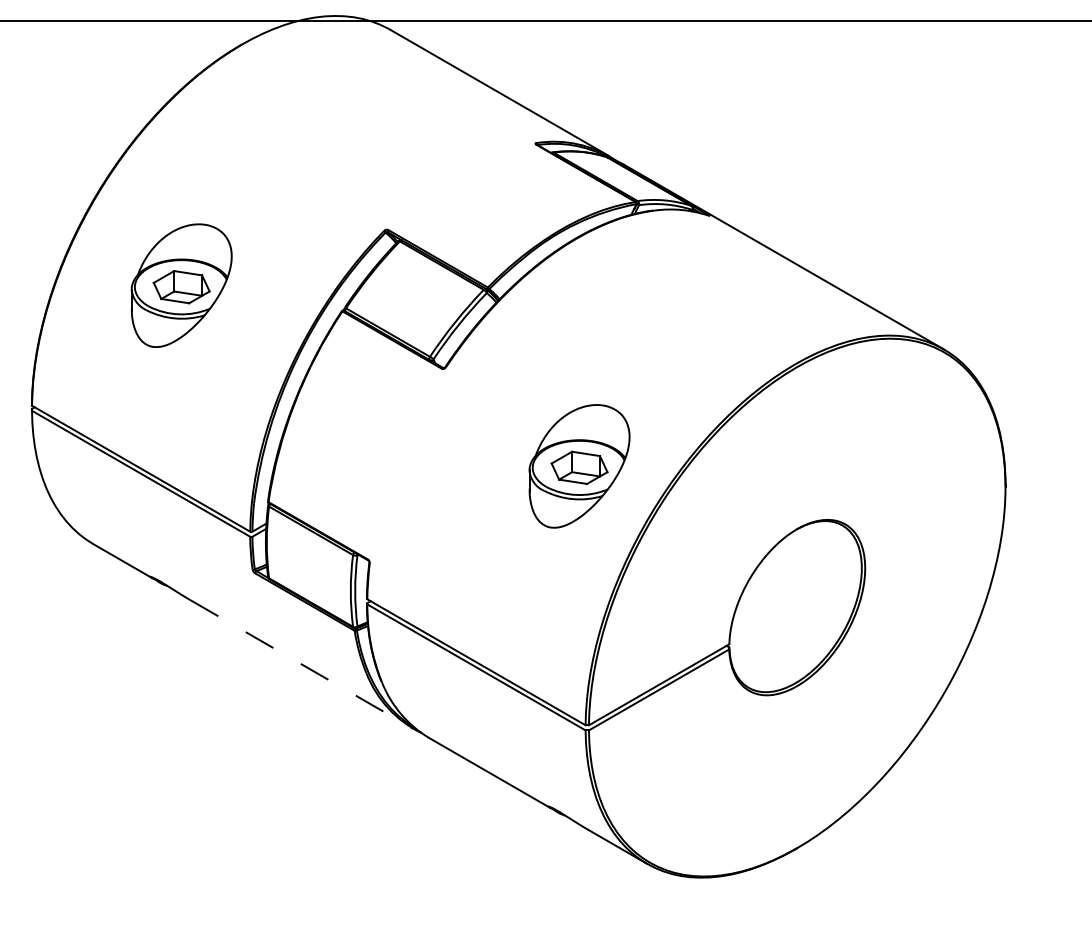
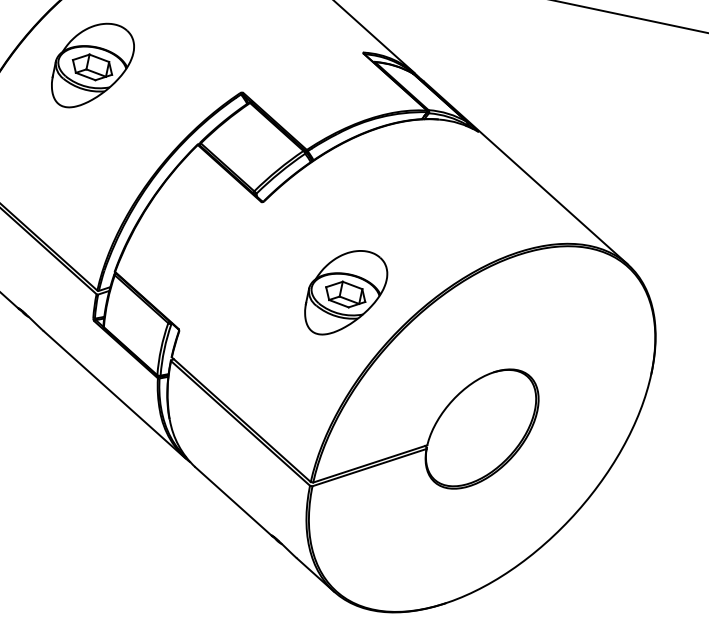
part: (181, 285) -> (92, 66), moved
line: (302, 664) -> (114, 394), dashed -> solid

